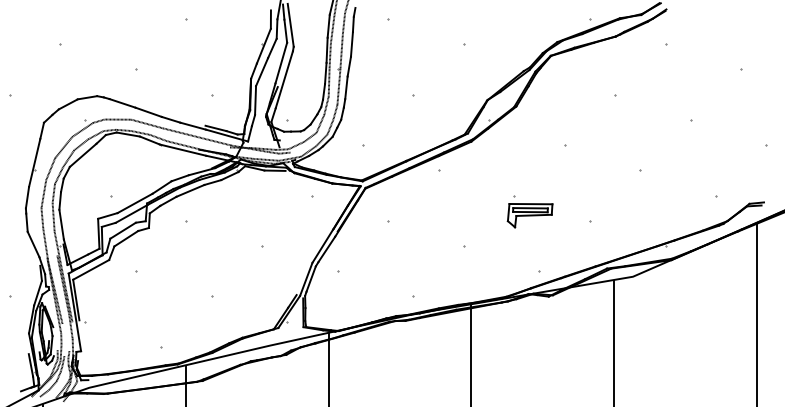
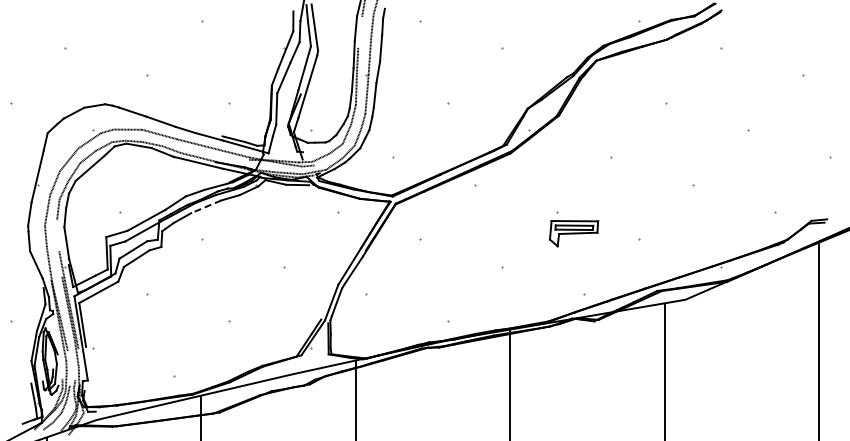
line: (332, 28) -> (360, 31), removed
line: (189, 191) -> (205, 207), solid -> dashed
line: (53, 217) -> (58, 235), removed

